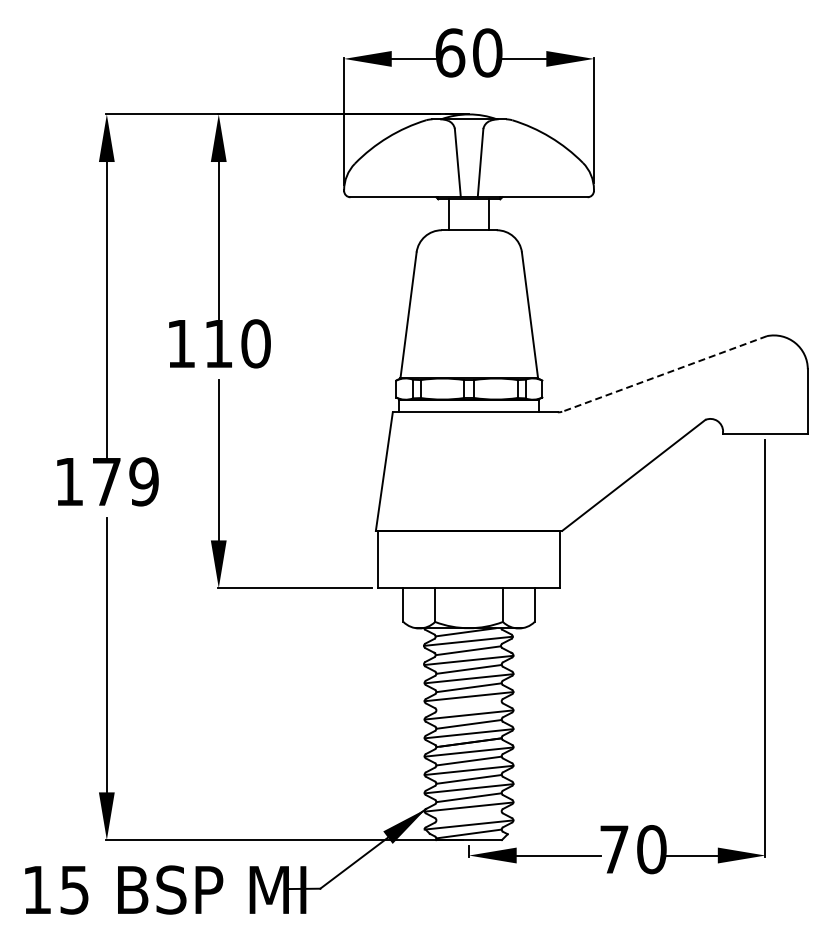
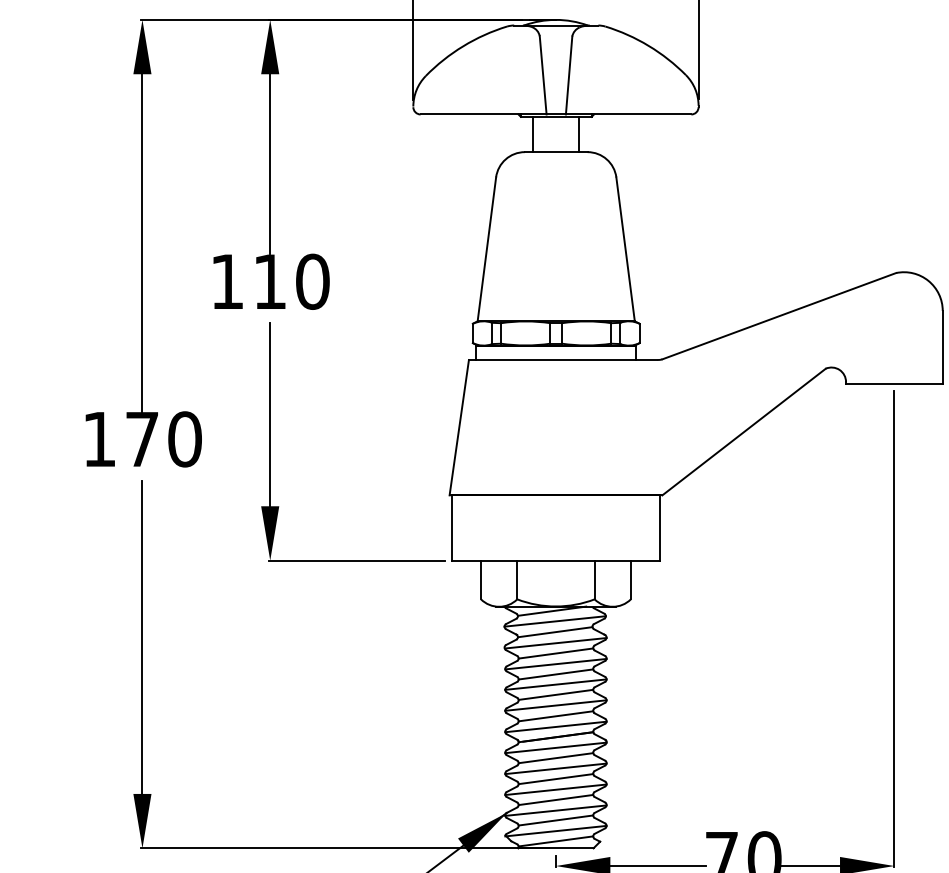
line: (664, 374) -> (779, 316), dashed -> solid
text: (143, 481) -> (184, 438), 179 -> 170
line: (468, 705) -> (555, 694), added
line: (468, 815) -> (555, 820), added

